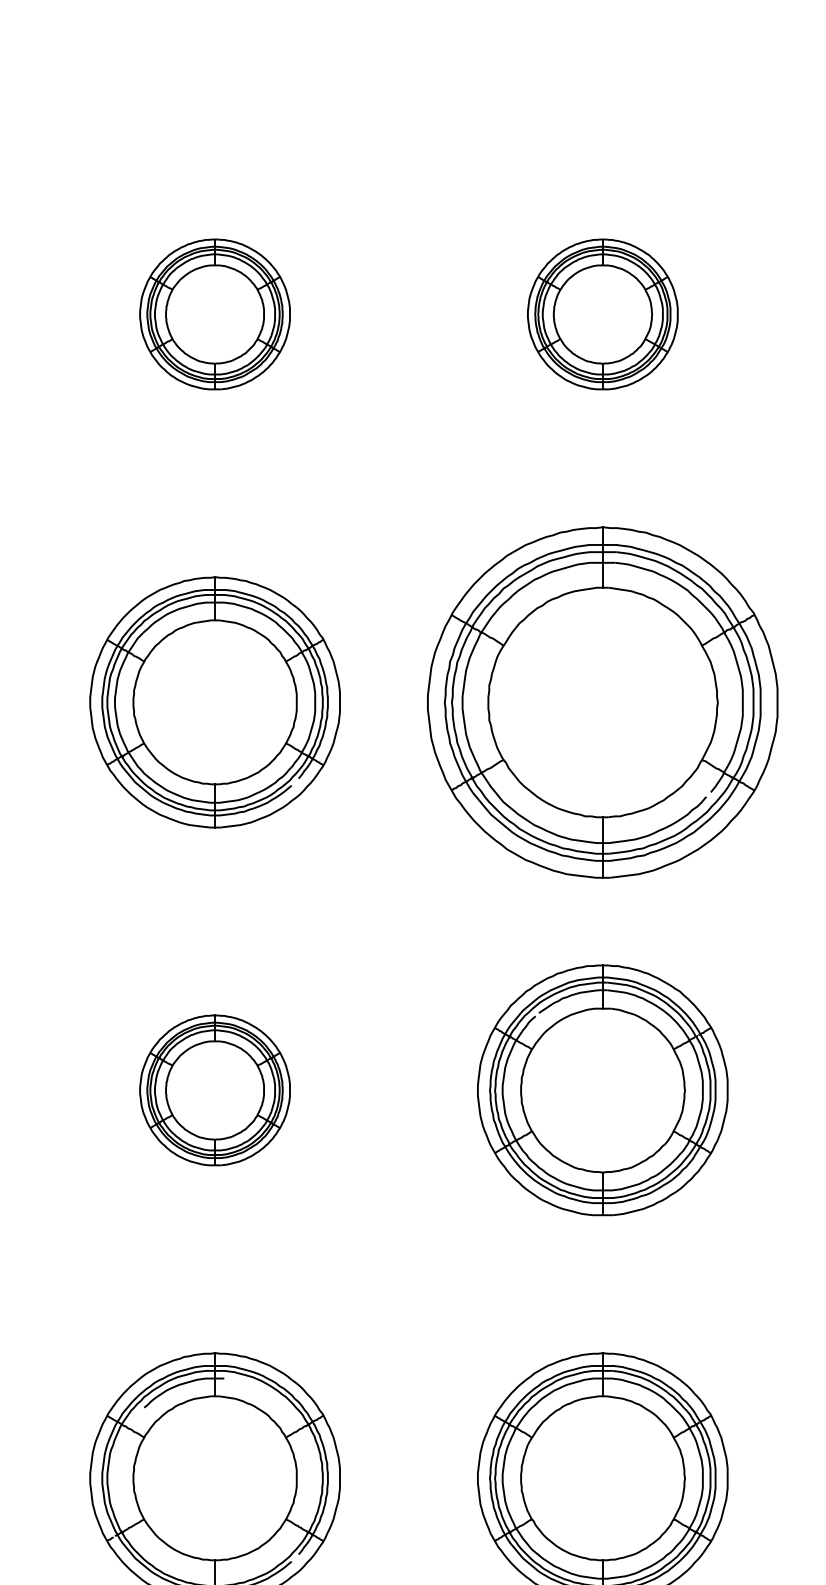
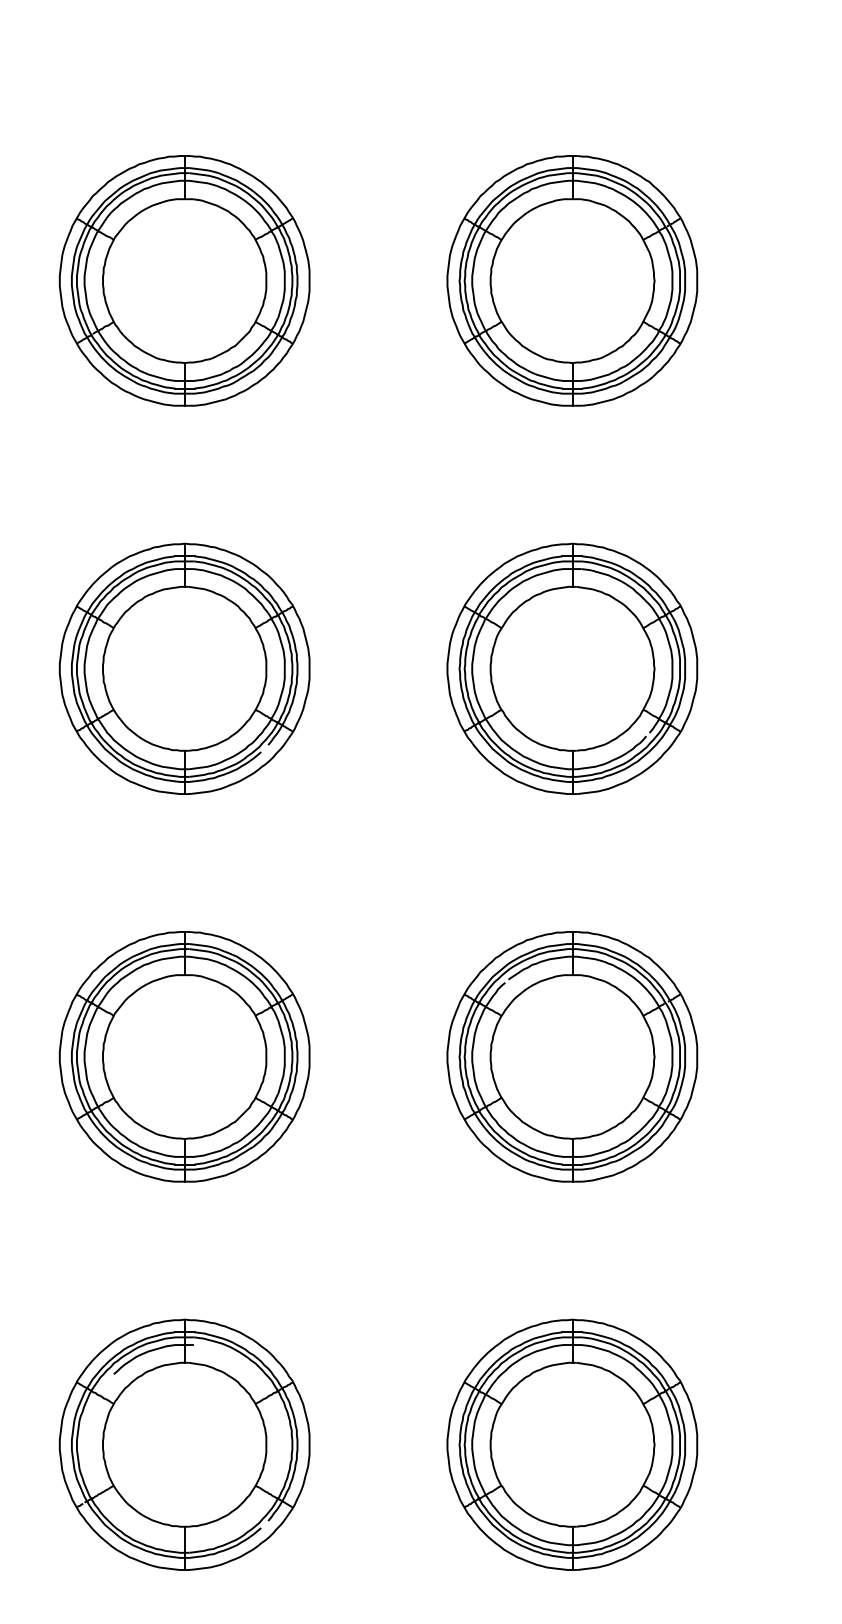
part: (214, 314) -> (184, 280), size x1.67
part: (602, 314) -> (572, 280), size x1.67
part: (602, 702) -> (572, 668), size x0.71
part: (214, 1090) -> (184, 1056), size x1.67

